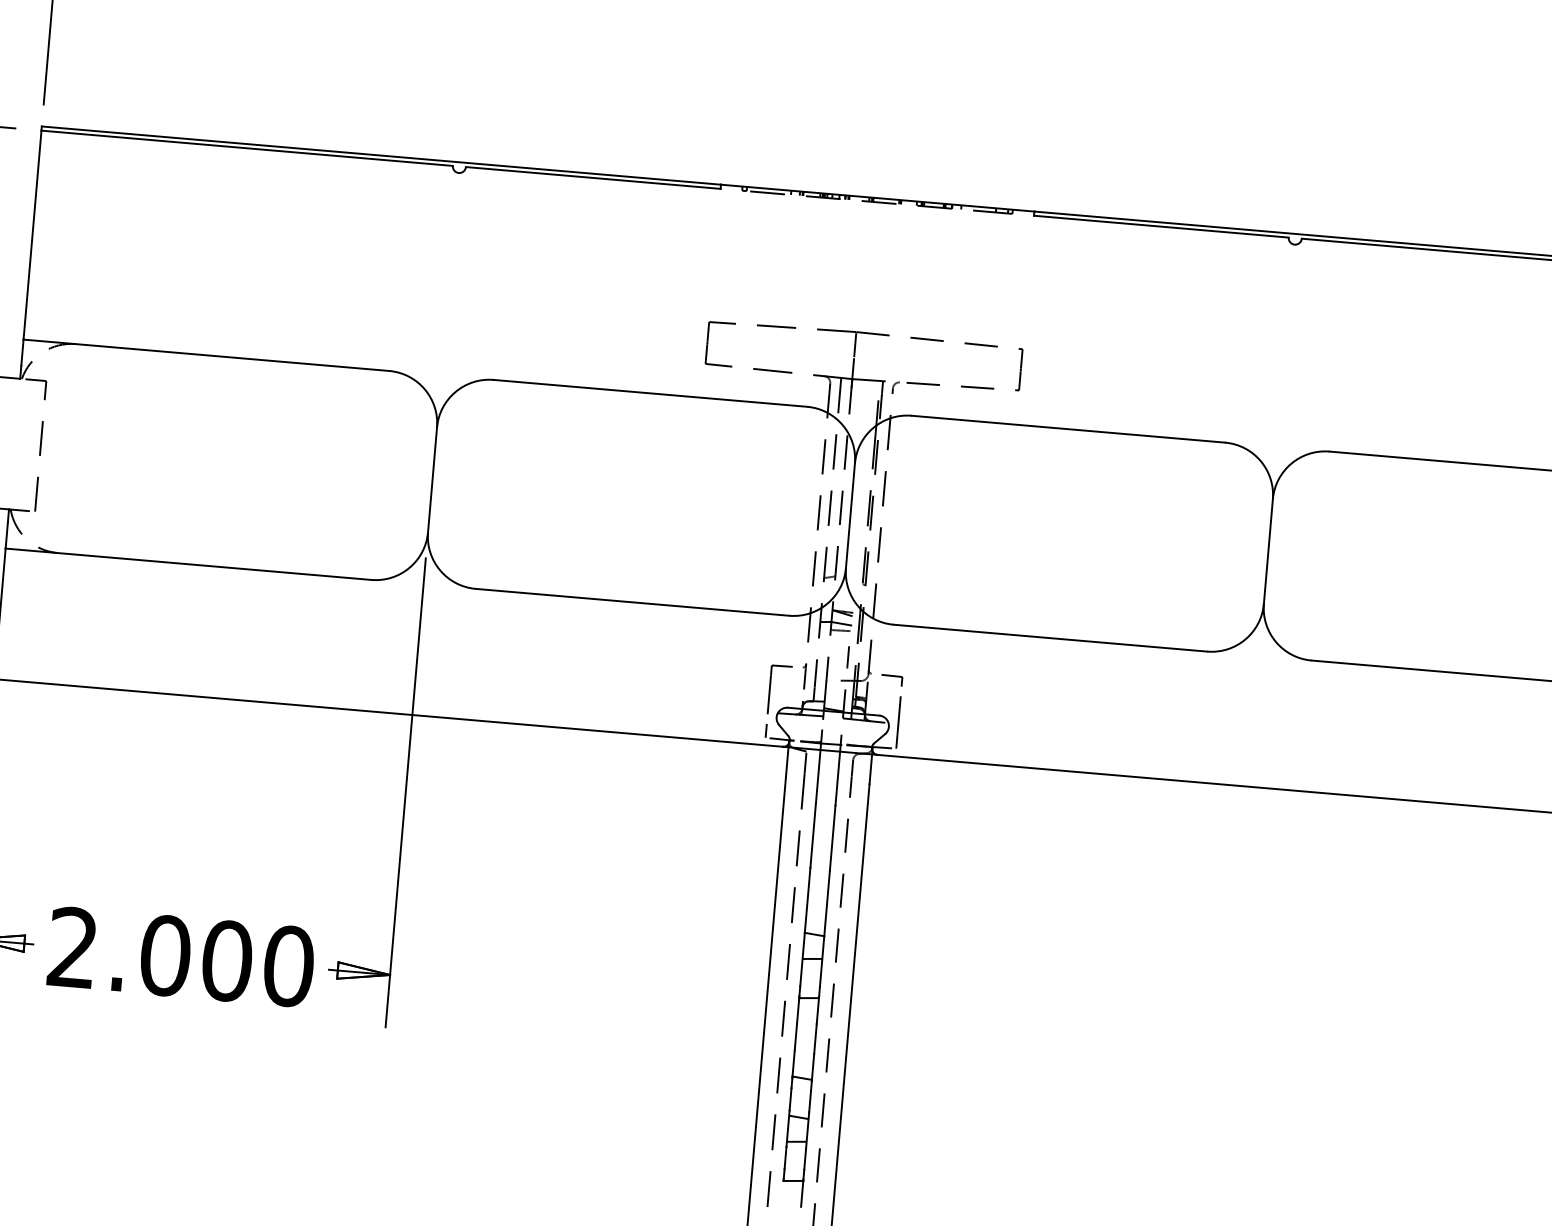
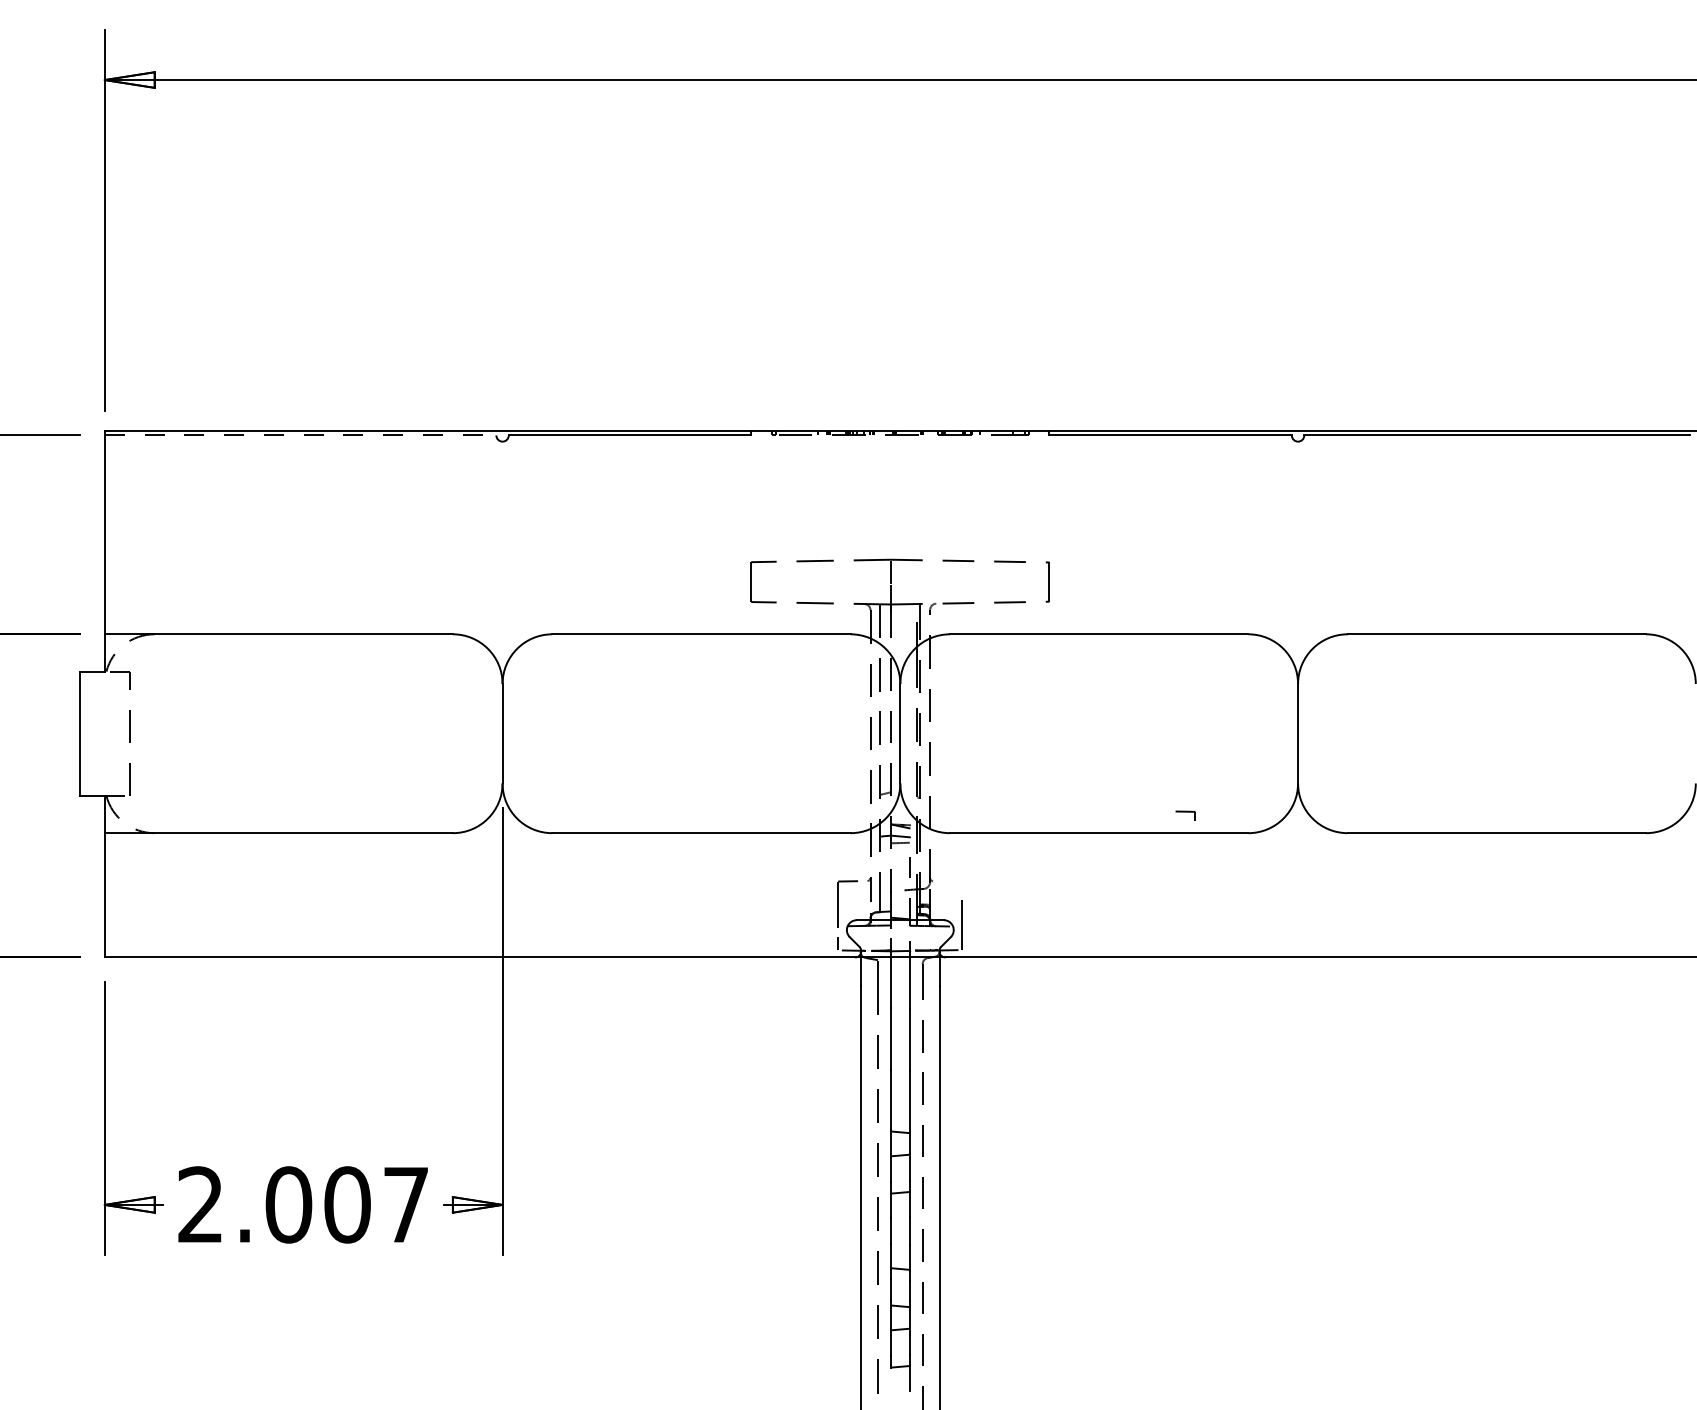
line: (247, 148) -> (300, 435), solid -> dashed
part: (891, 679) -> (1185, 815), moved
text: (289, 965) -> (406, 1204), 2.000 -> 2.007

